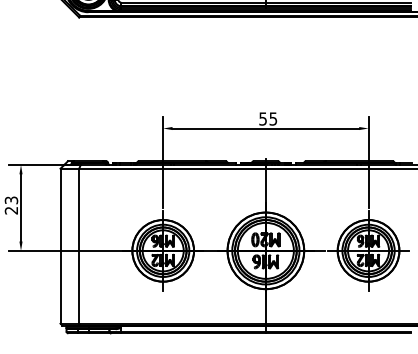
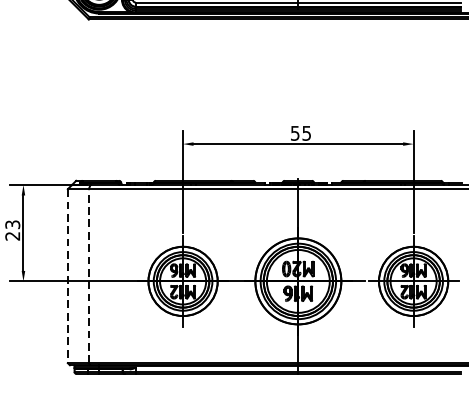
line: (79, 245) -> (89, 275), solid -> dashed
line: (60, 246) -> (67, 276), solid -> dashed

